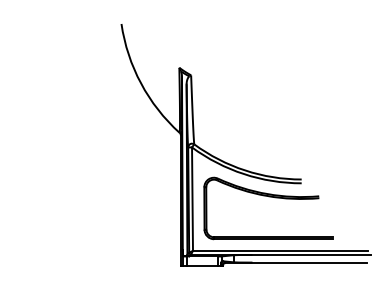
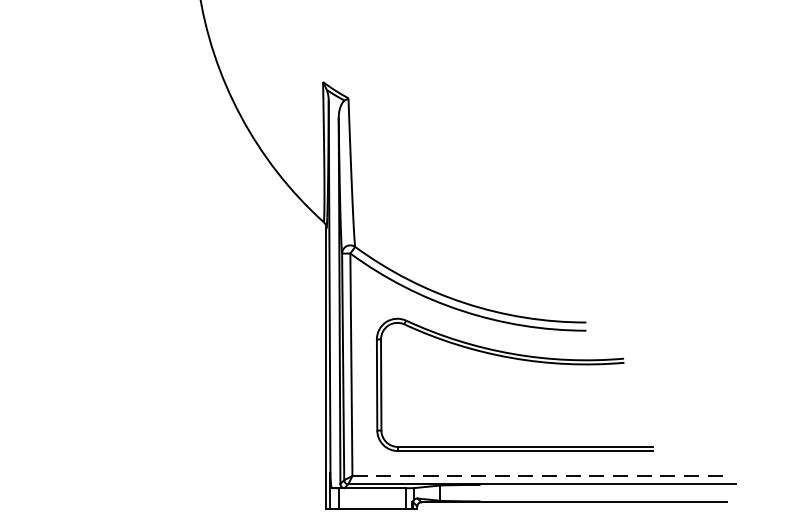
line: (280, 250) -> (540, 475), solid -> dashed

